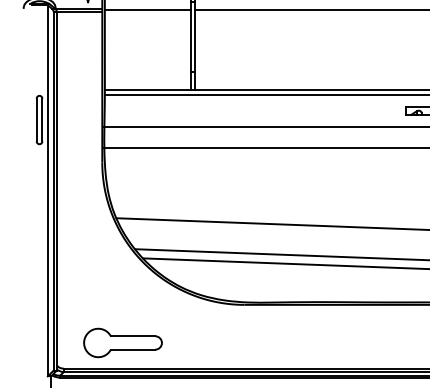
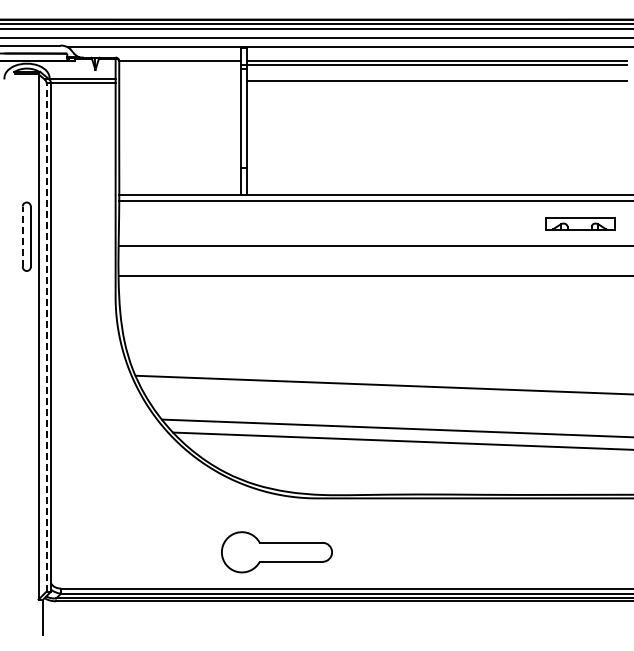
line: (148, 10) -> (180, 81), removed
line: (36, 119) -> (22, 236), solid -> dashed
line: (53, 191) -> (46, 337), solid -> dashed
part: (122, 343) -> (276, 552), moved

